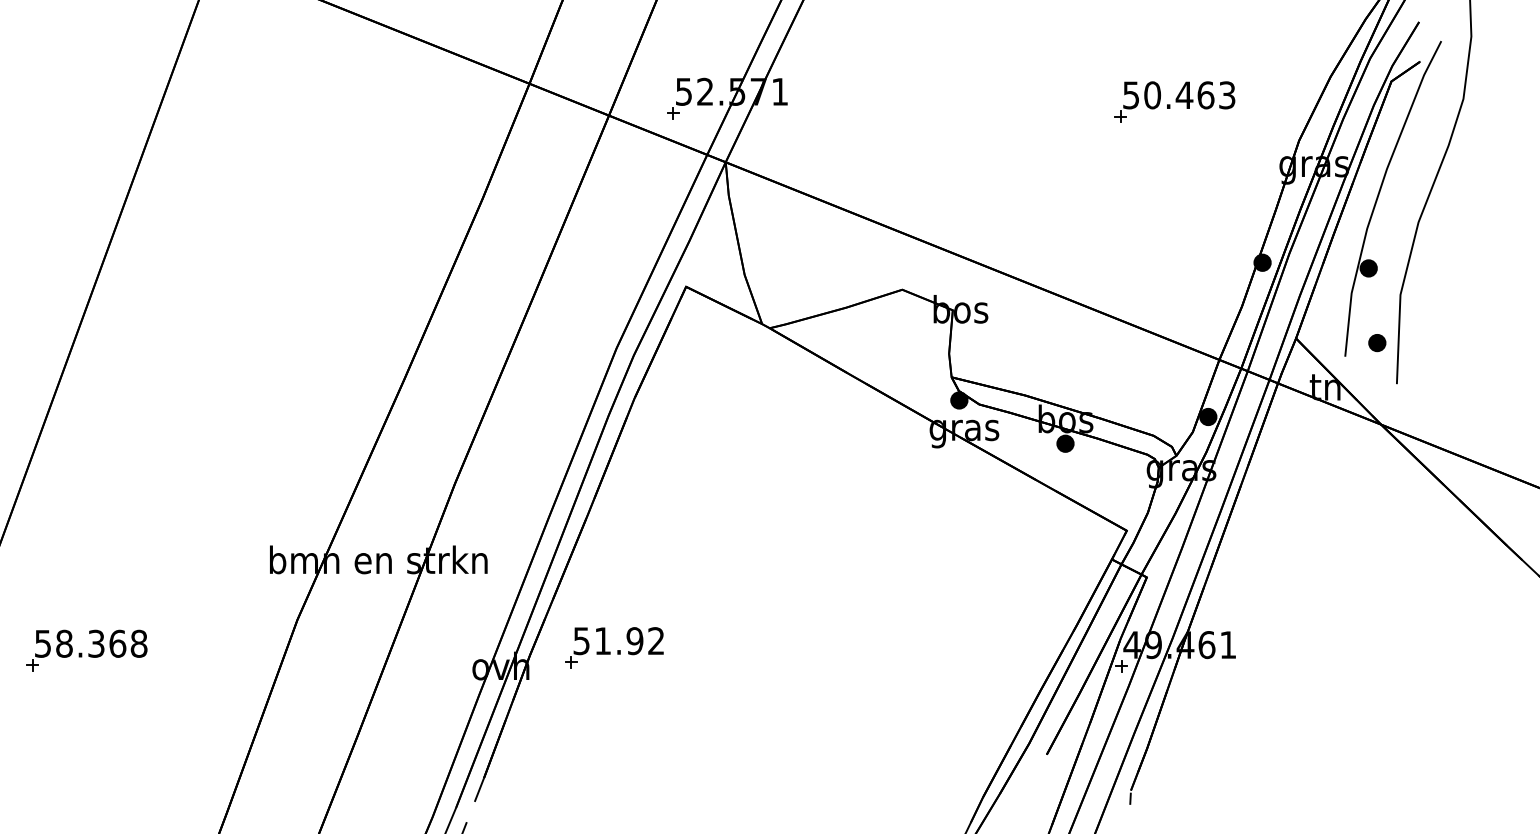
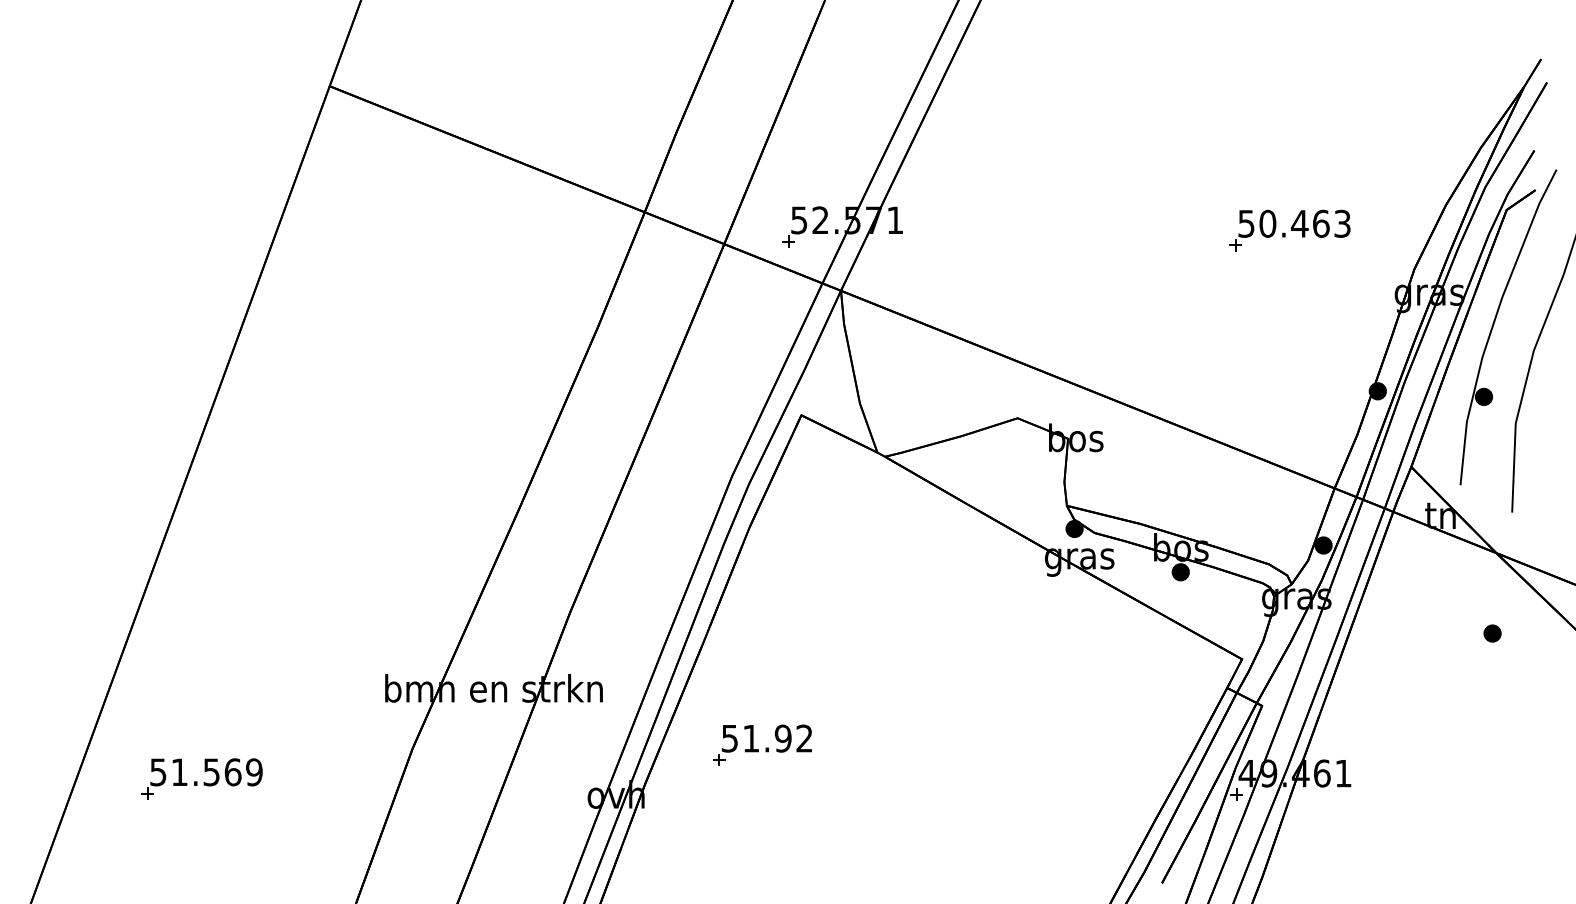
part: (1377, 342) -> (1492, 633), moved
text: (101, 643) -> (216, 772), 58.368 -> 51.569
part: (614, 646) -> (762, 744), moved

